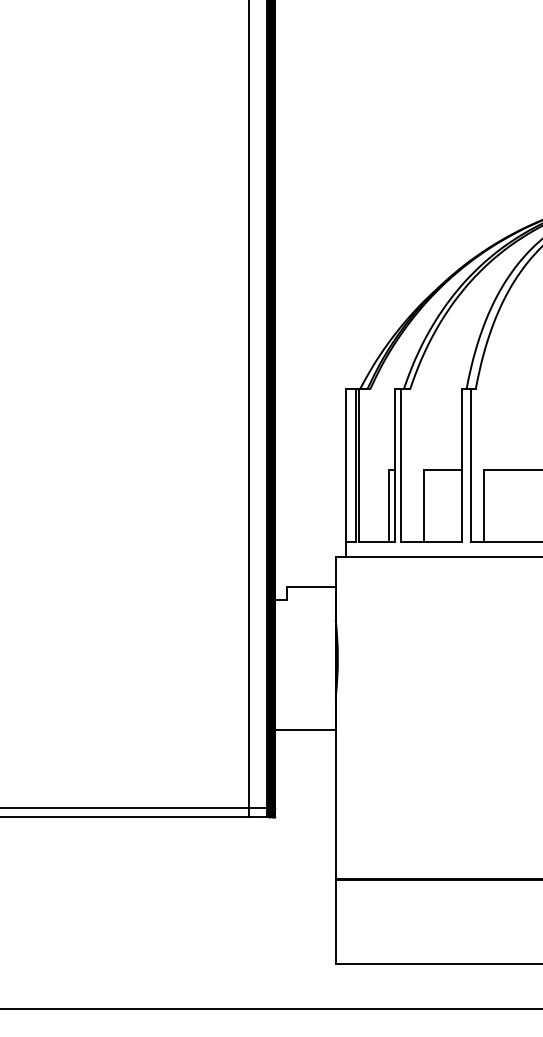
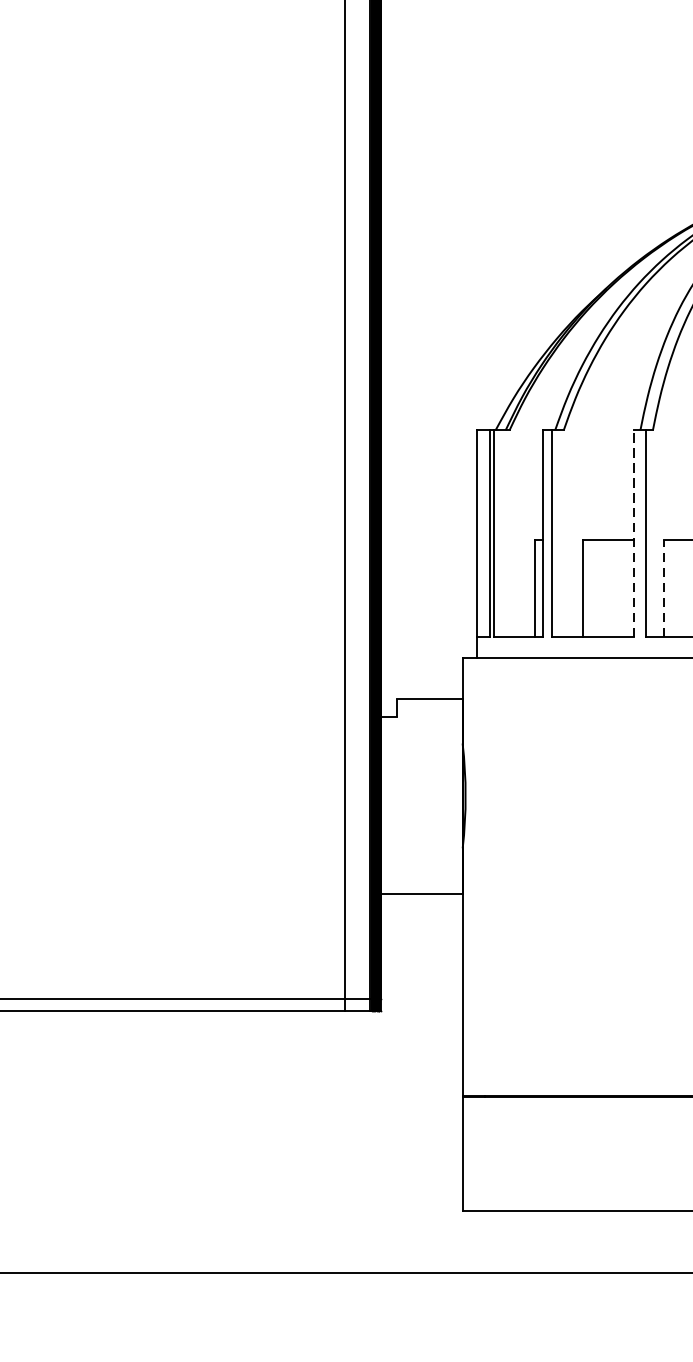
line: (461, 464) -> (633, 532), solid -> dashed
line: (483, 505) -> (663, 588), solid -> dashed

